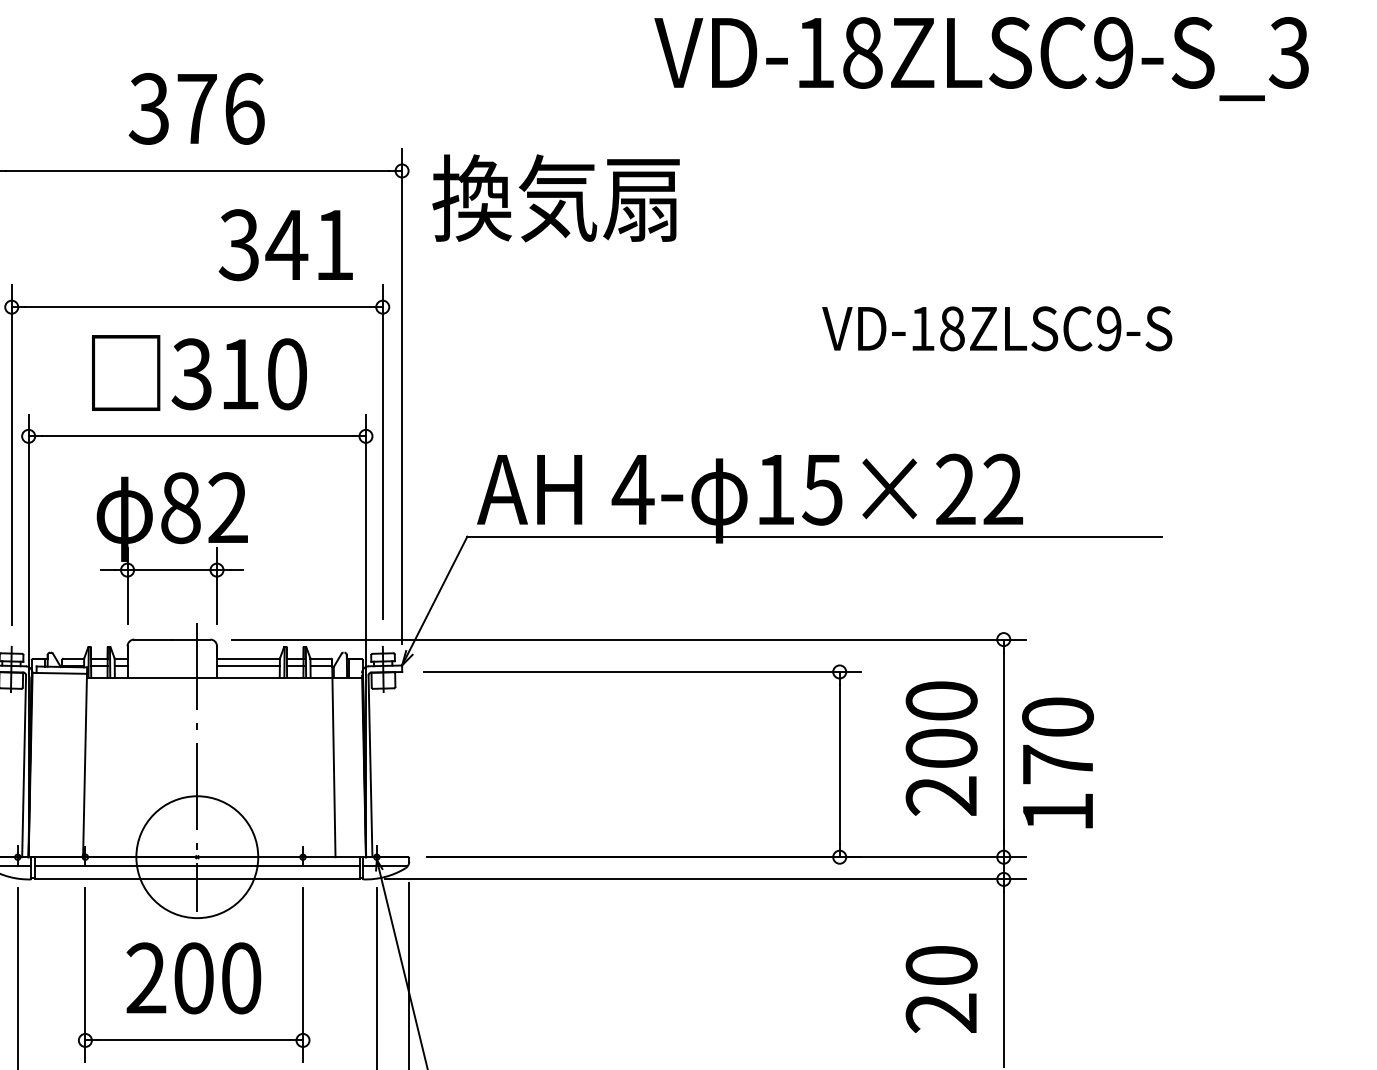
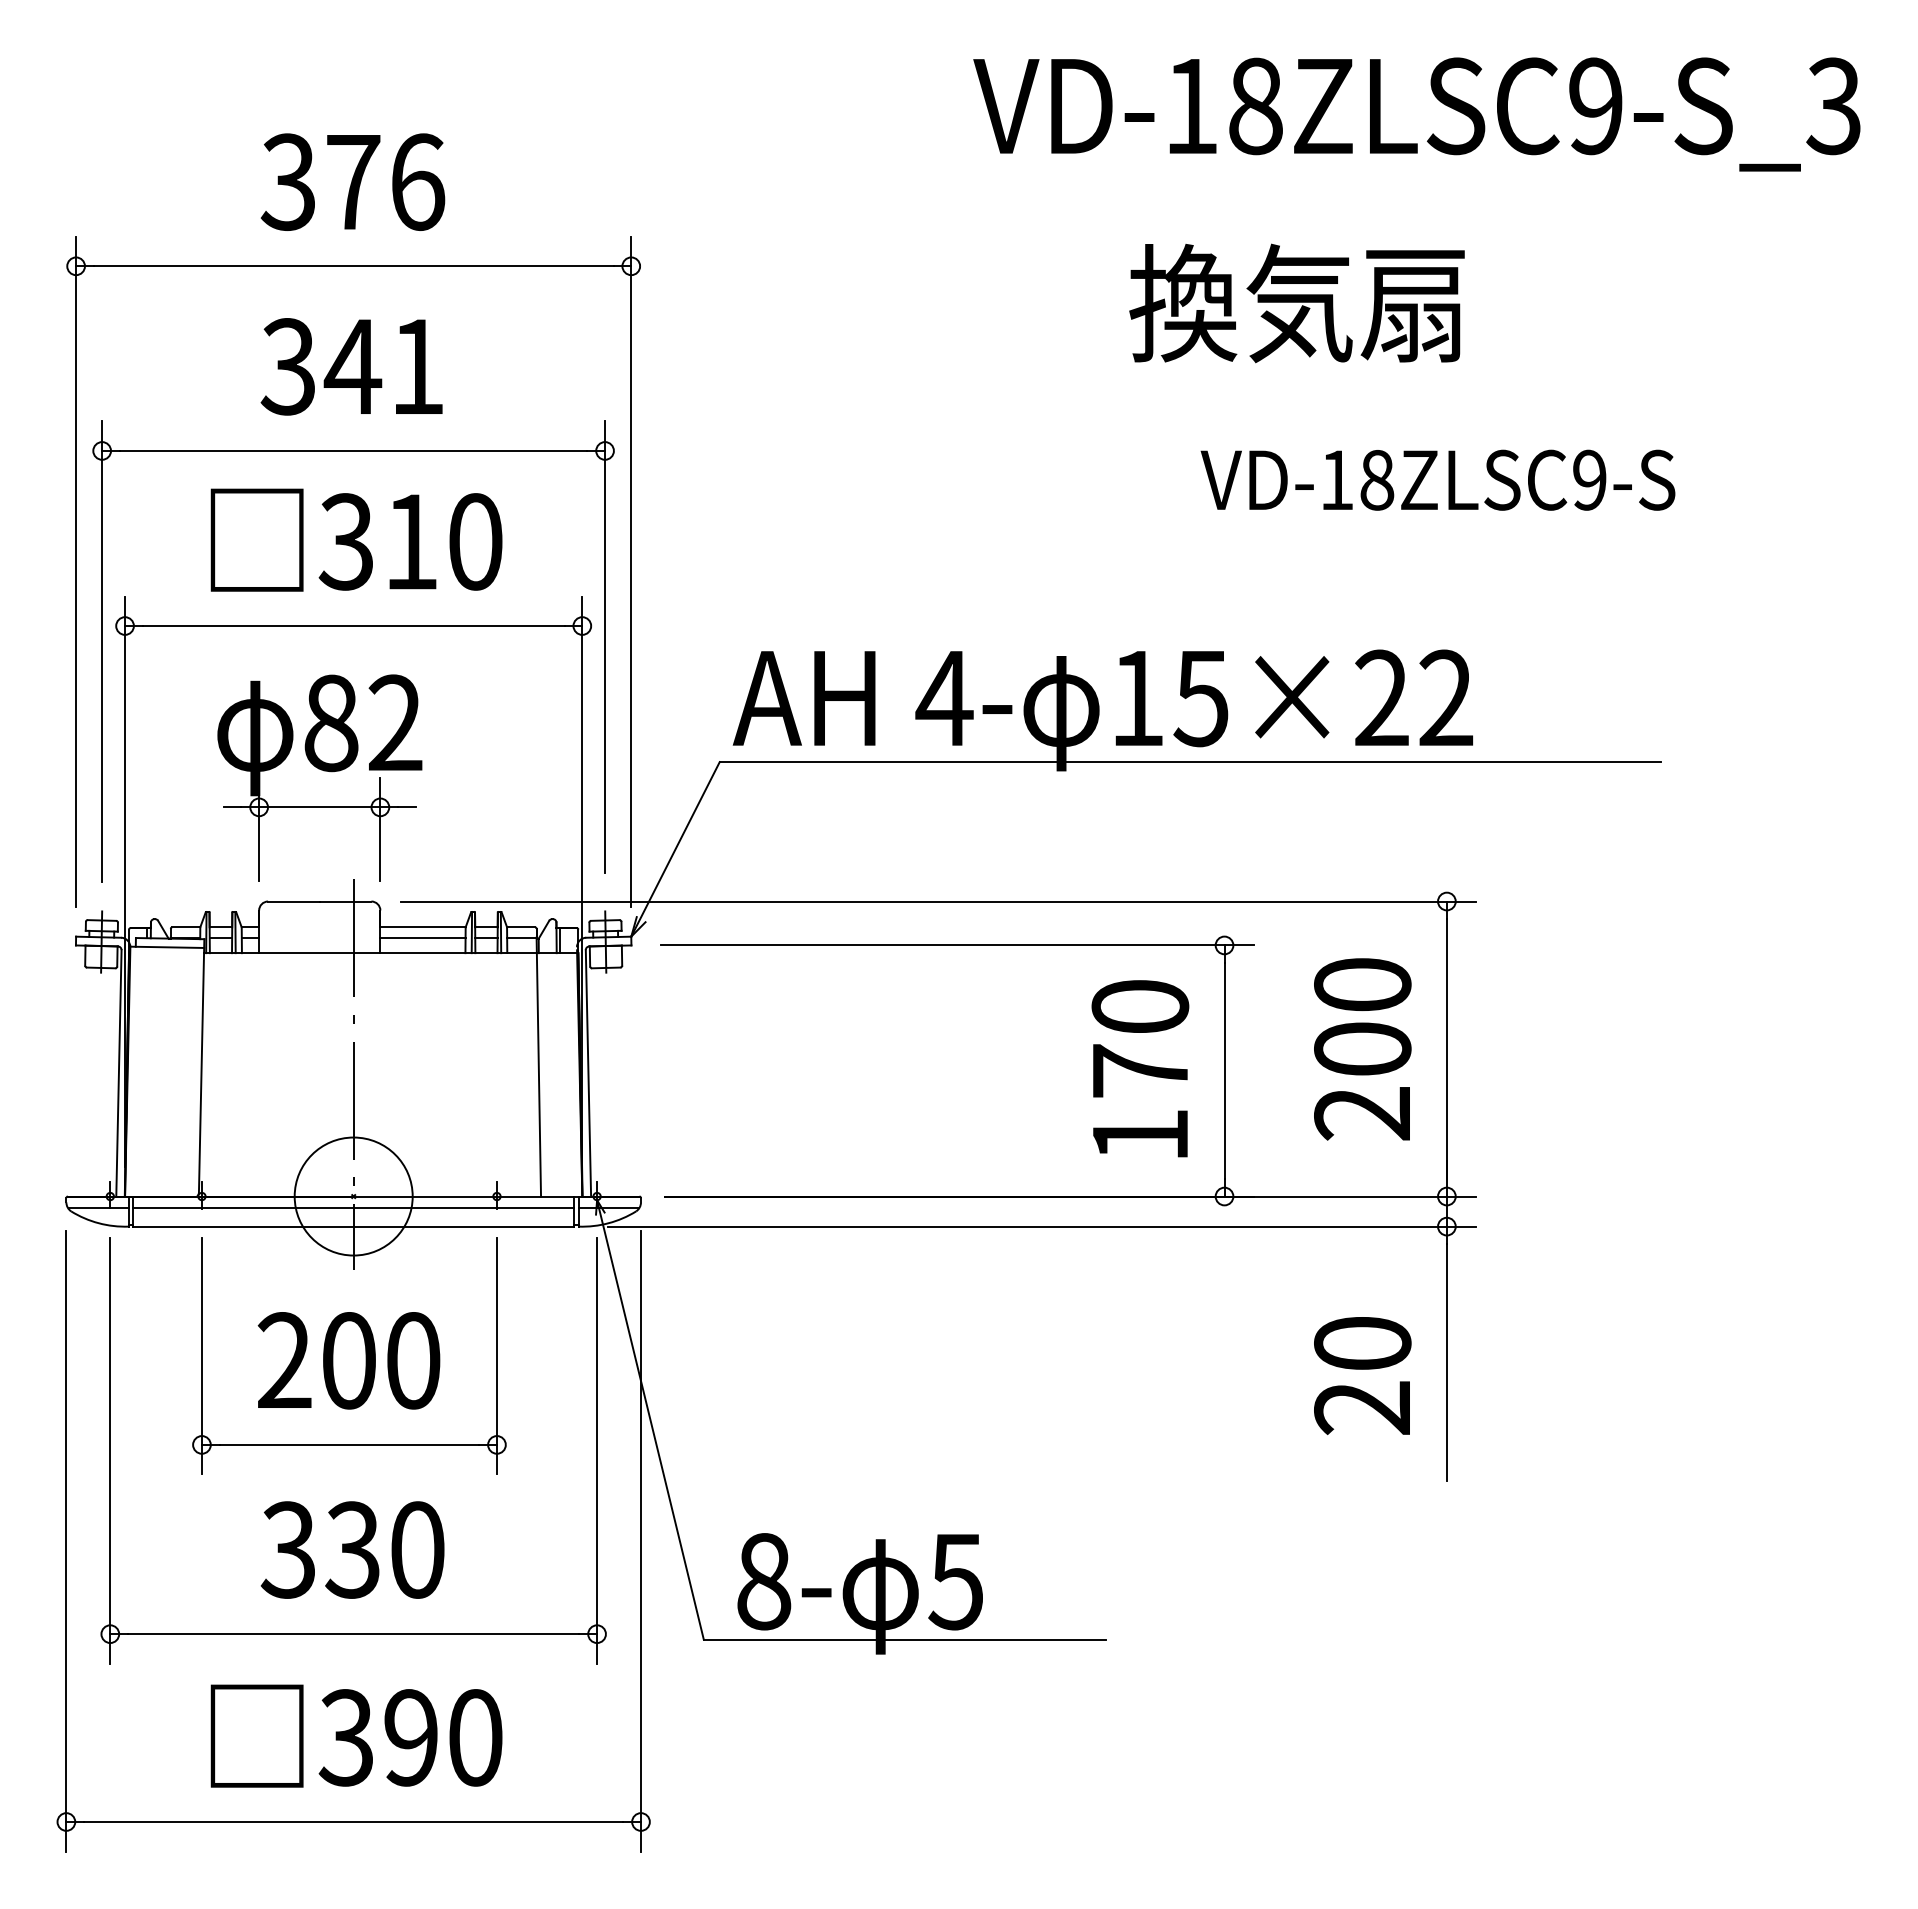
text: (555, 198) -> (1296, 303), moved
text: (285, 244) -> (351, 366), moved
text: (1058, 762) -> (1140, 1068), moved
circle: (197, 857) -> (353, 1196), size x0.71

